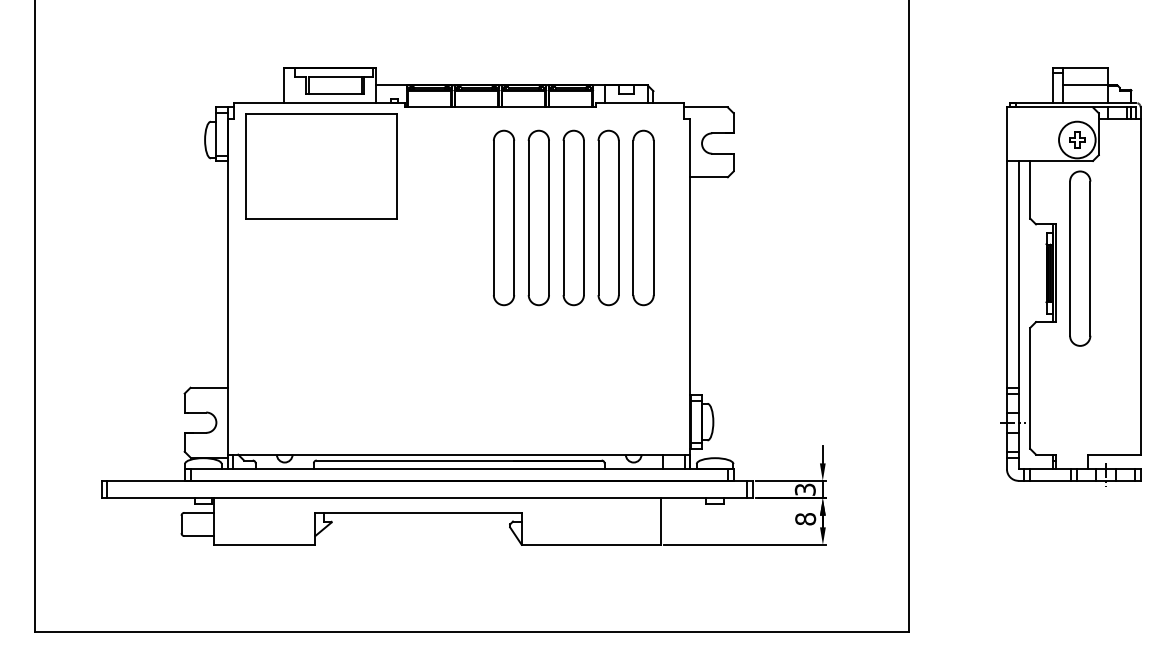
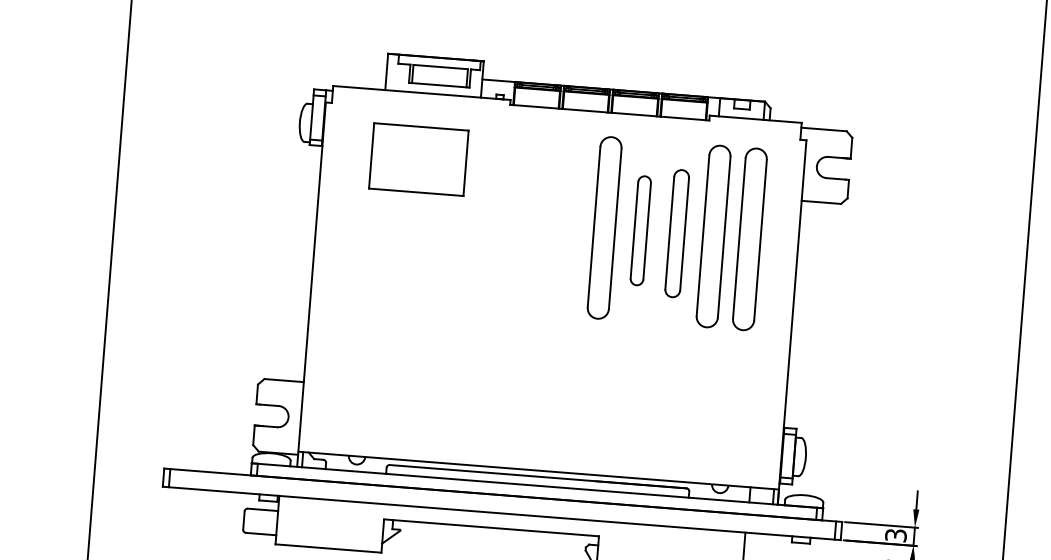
part: (321, 166) -> (418, 159), size x0.6
part: (538, 217) -> (640, 230), size x0.6
part: (573, 217) -> (677, 233), size x0.7

